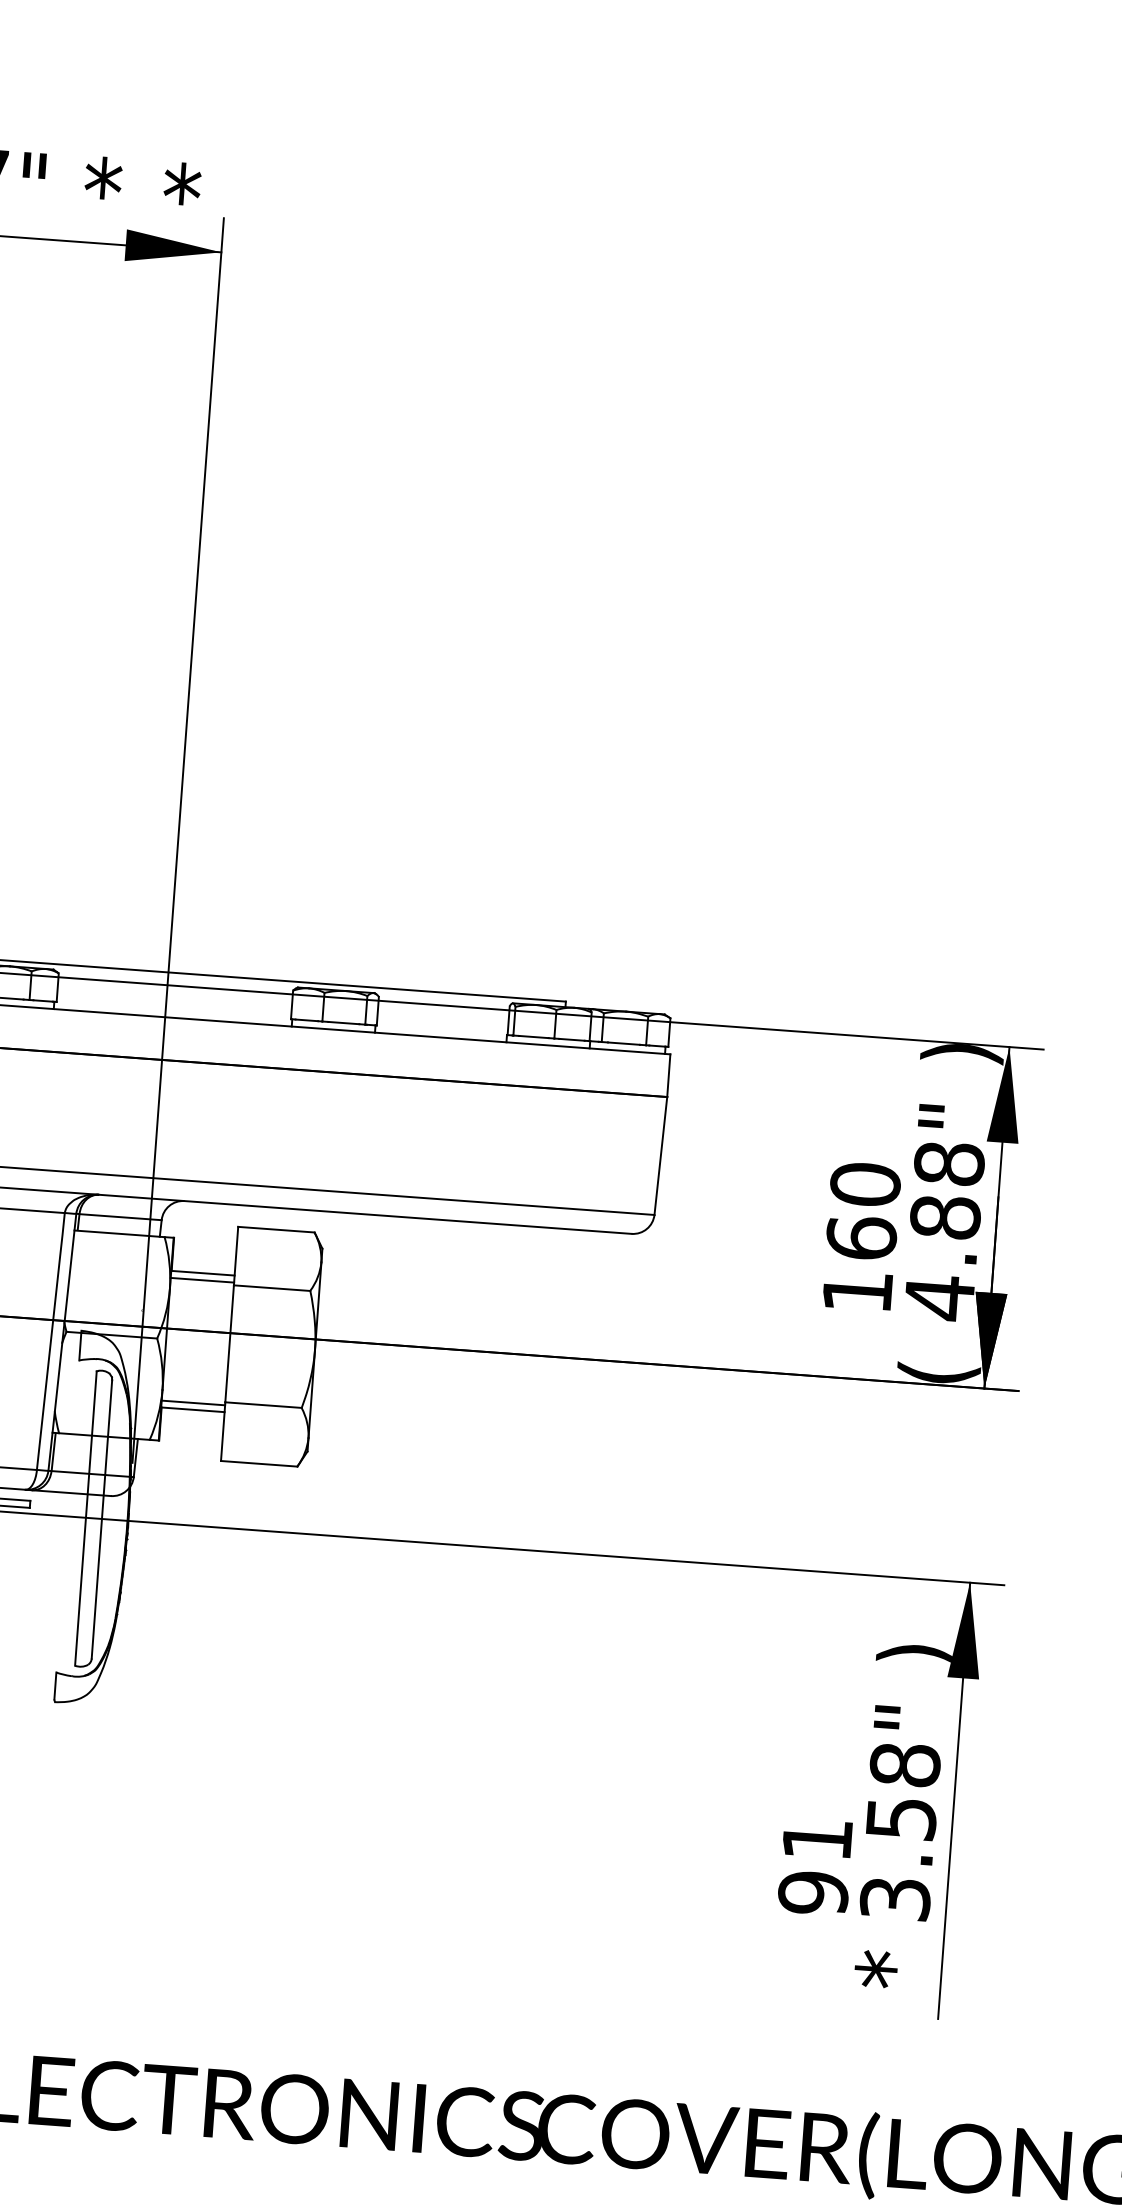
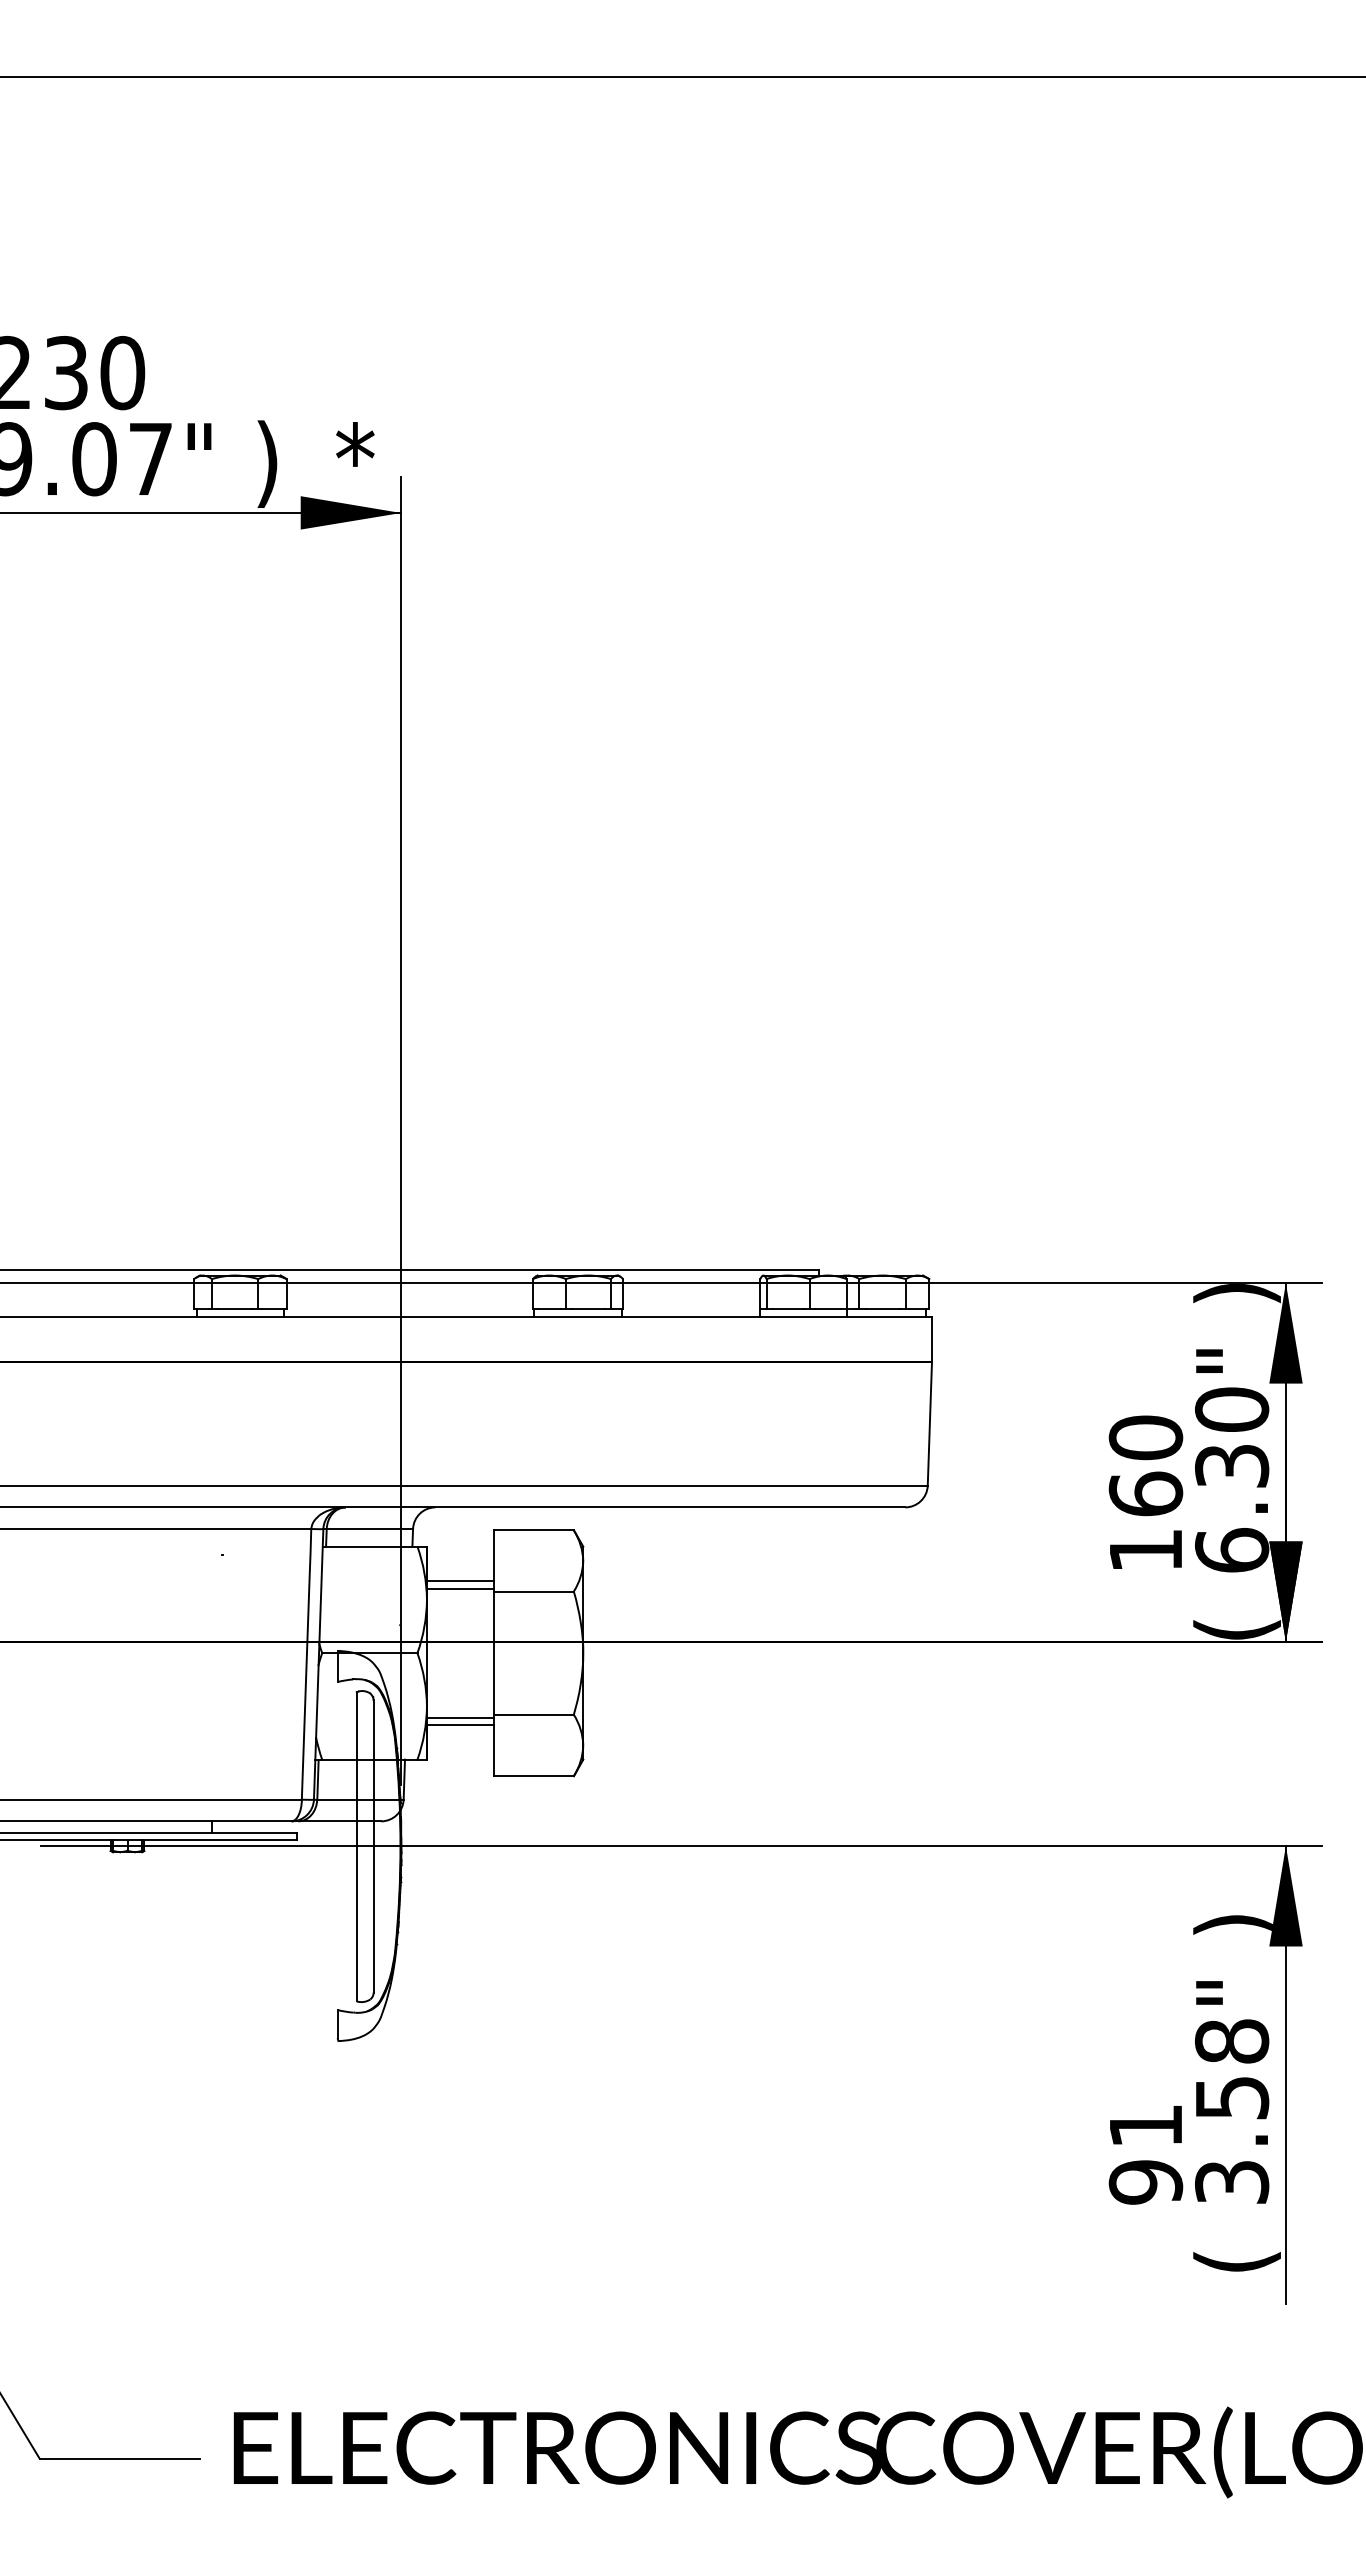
text: (102, 196) -> (272, 463), * -> )
text: (944, 1231) -> (1232, 1480), 4.88" -> 6.30"
text: (894, 1969) -> (1236, 2256), * -> (

